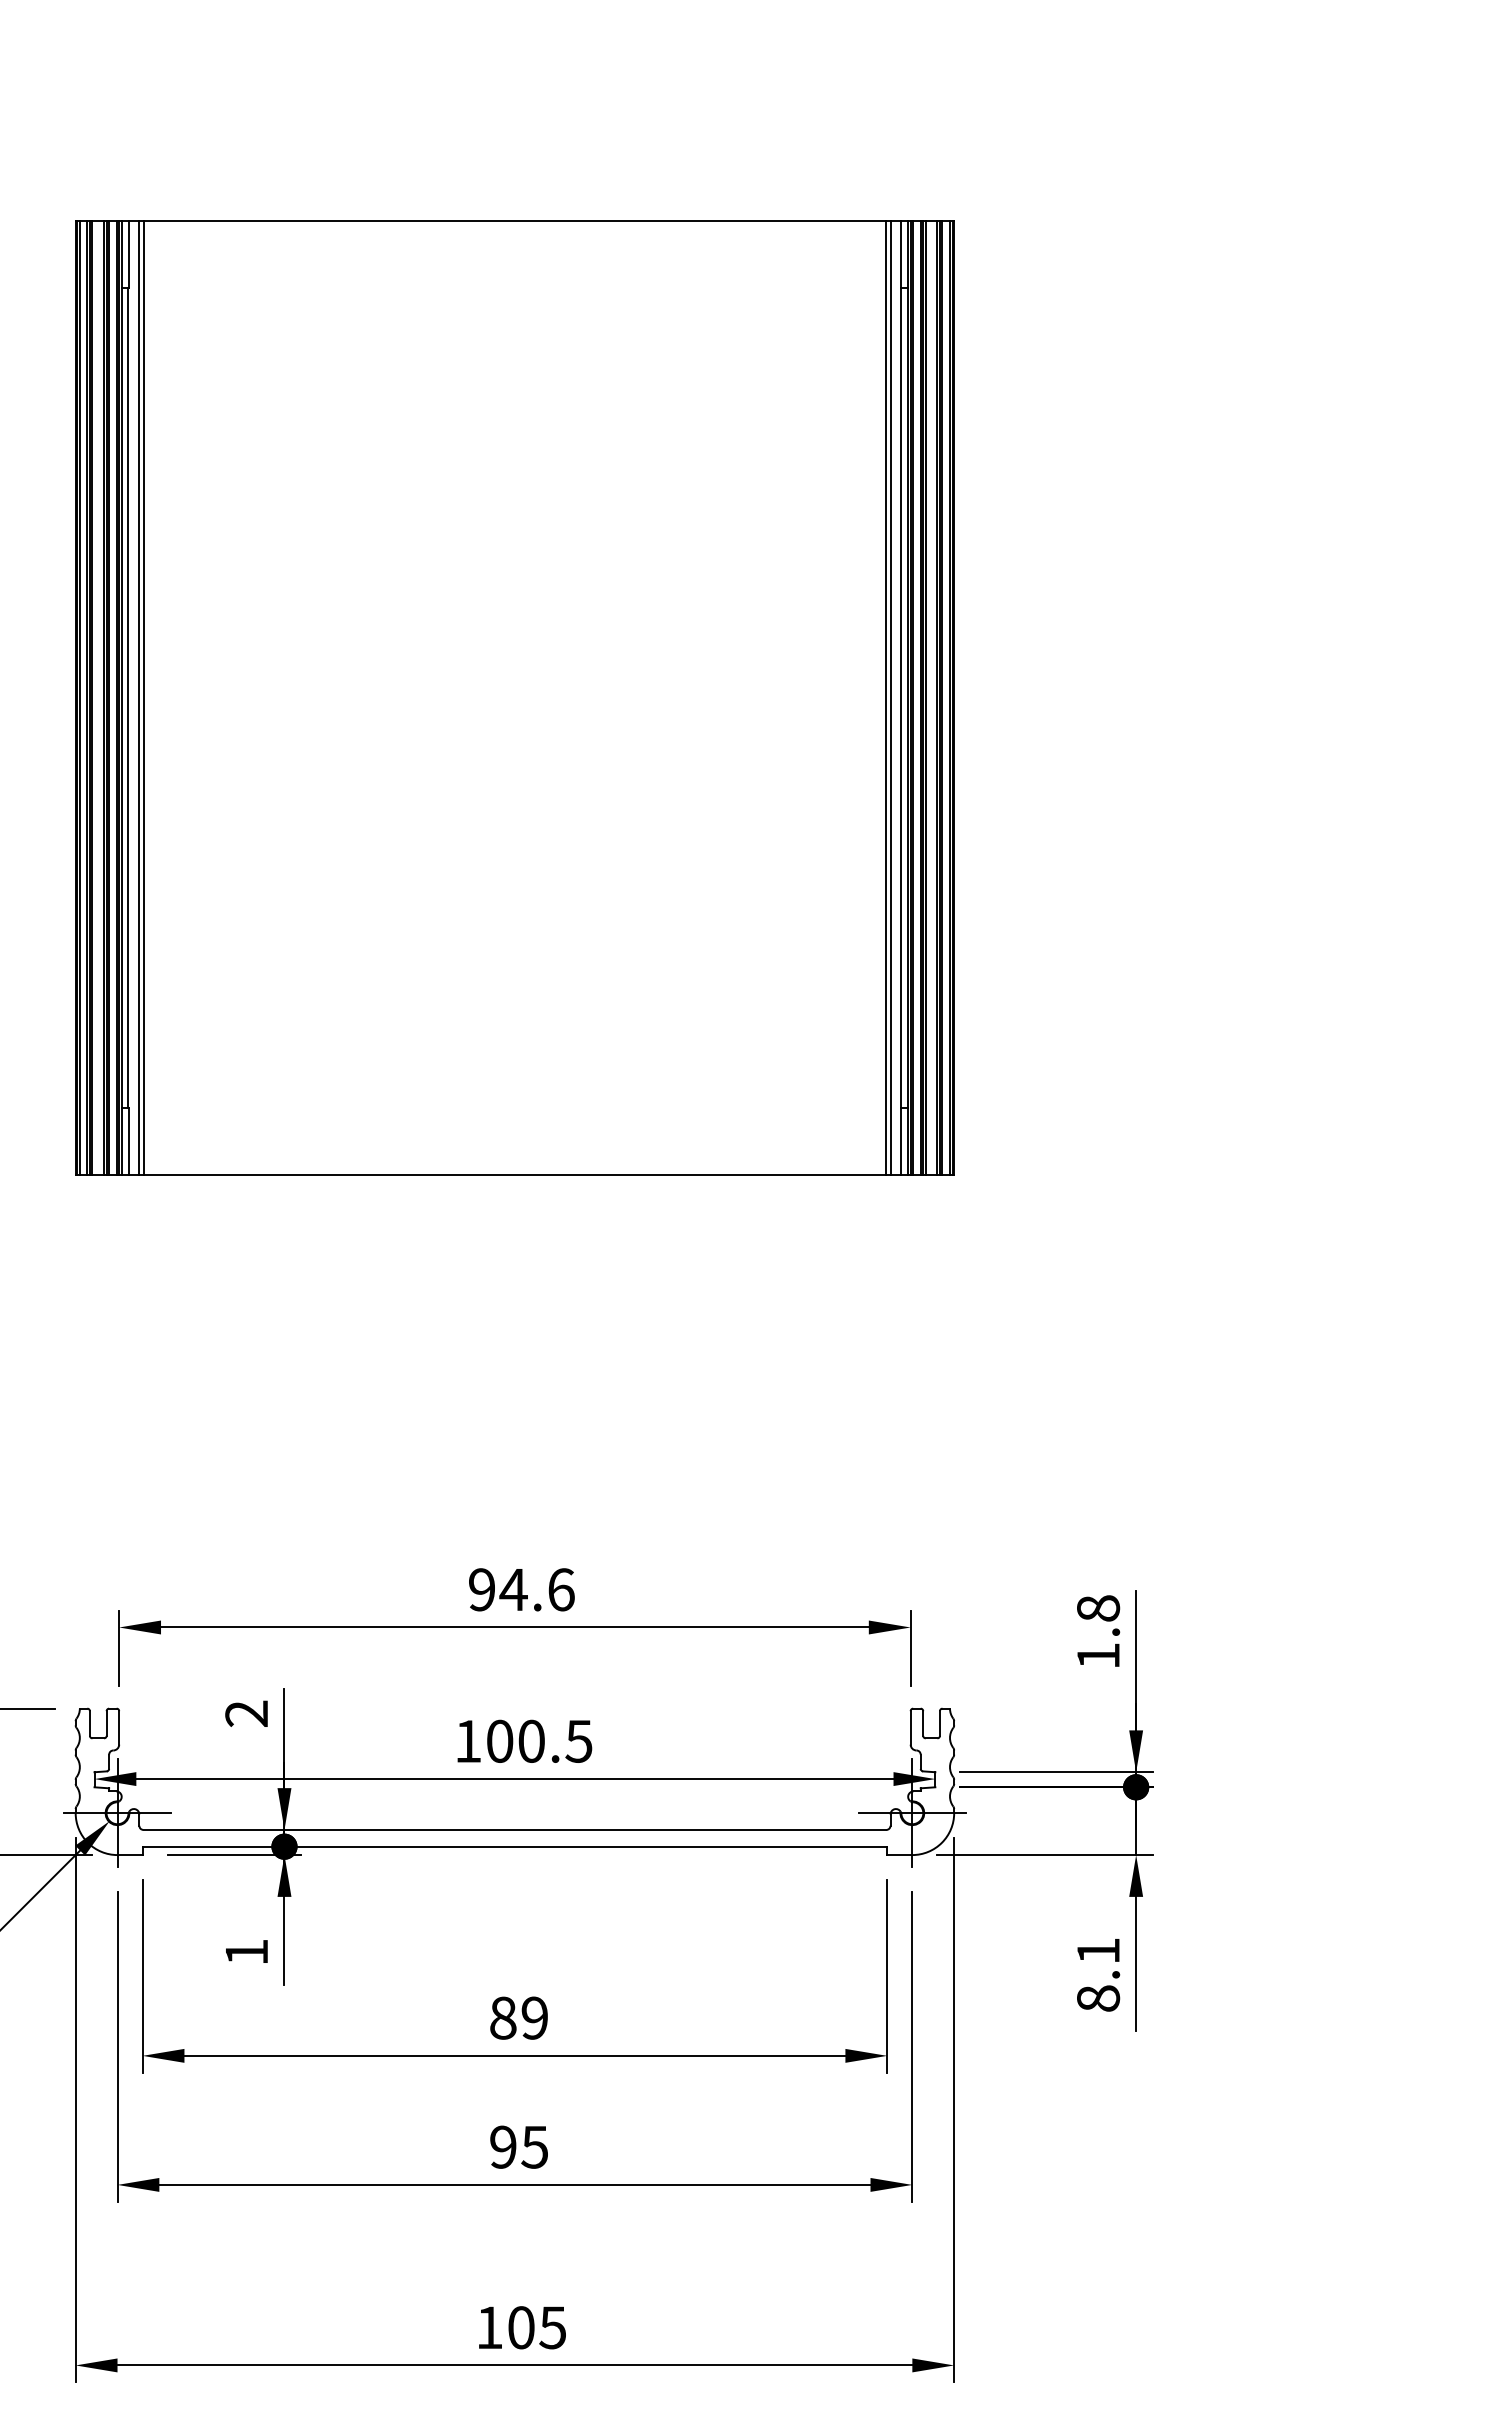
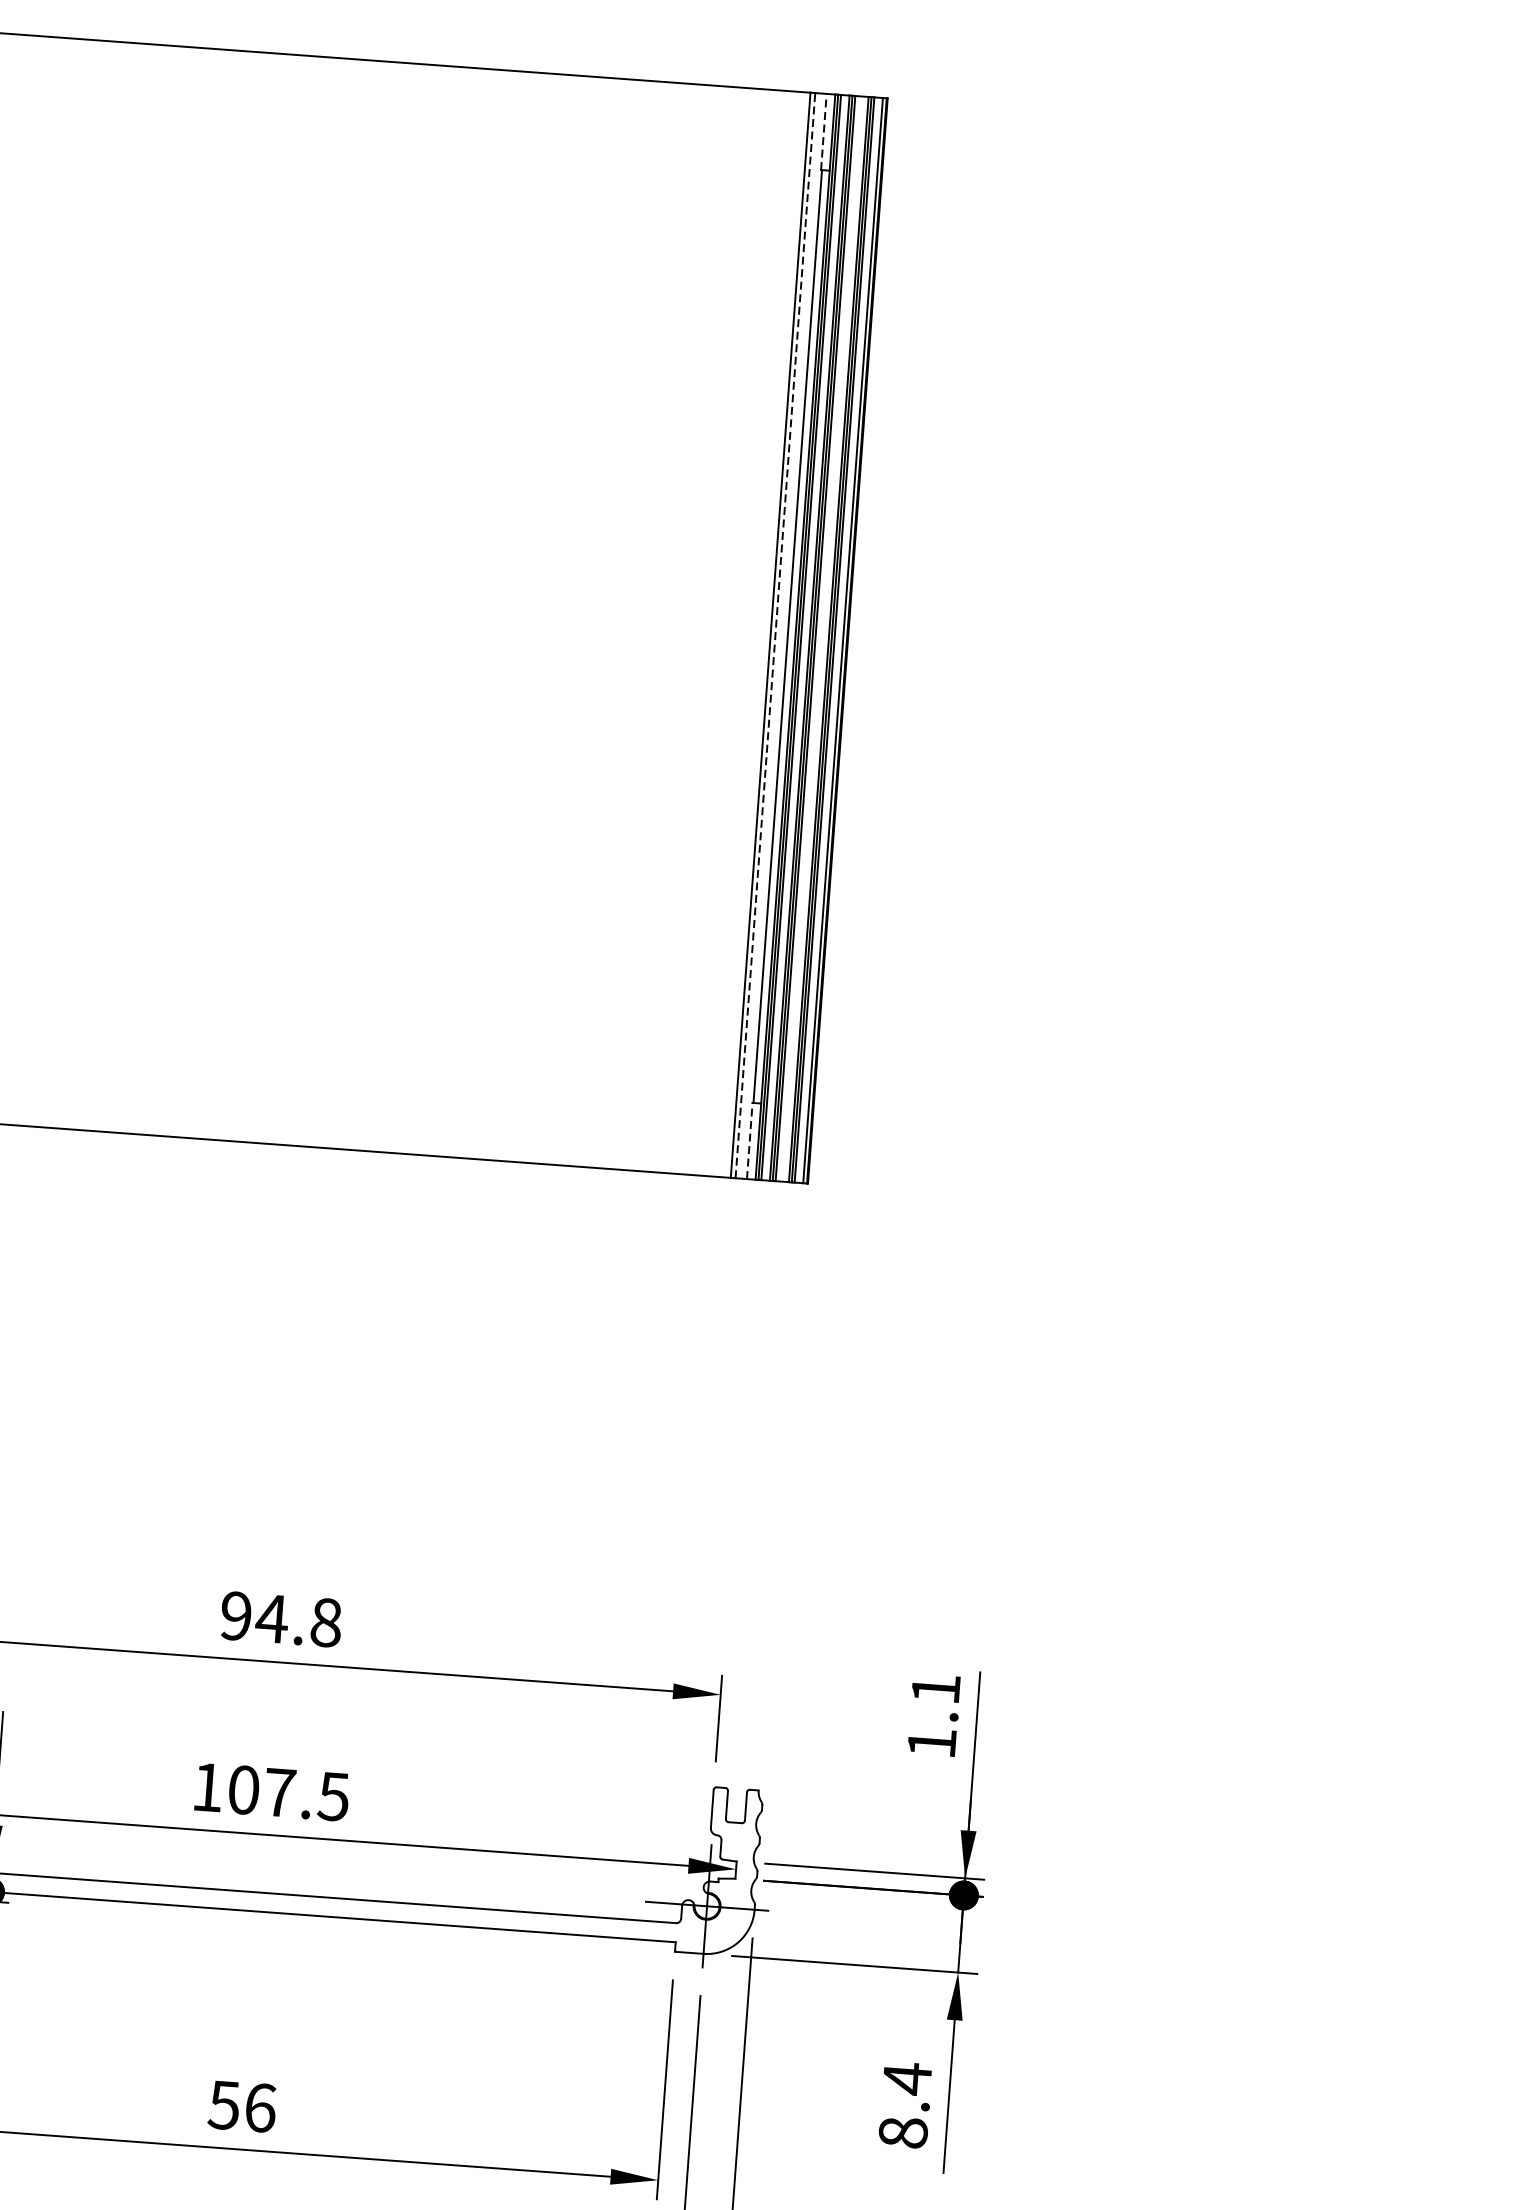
line: (900, 254) -> (823, 131), solid -> dashed
line: (890, 698) -> (775, 636), solid -> dashed
line: (900, 1140) -> (749, 1139), solid -> dashed
text: (561, 1589) -> (326, 1622), 94.6 -> 94.8
text: (1098, 1608) -> (935, 1688), 1.8 -> 1.1
text: (531, 1740) -> (279, 1791), 100.5 -> 107.5
text: (1098, 1951) -> (907, 2079), 8.1 -> 8.4
text: (518, 2017) -> (241, 2105), 89 -> 56

